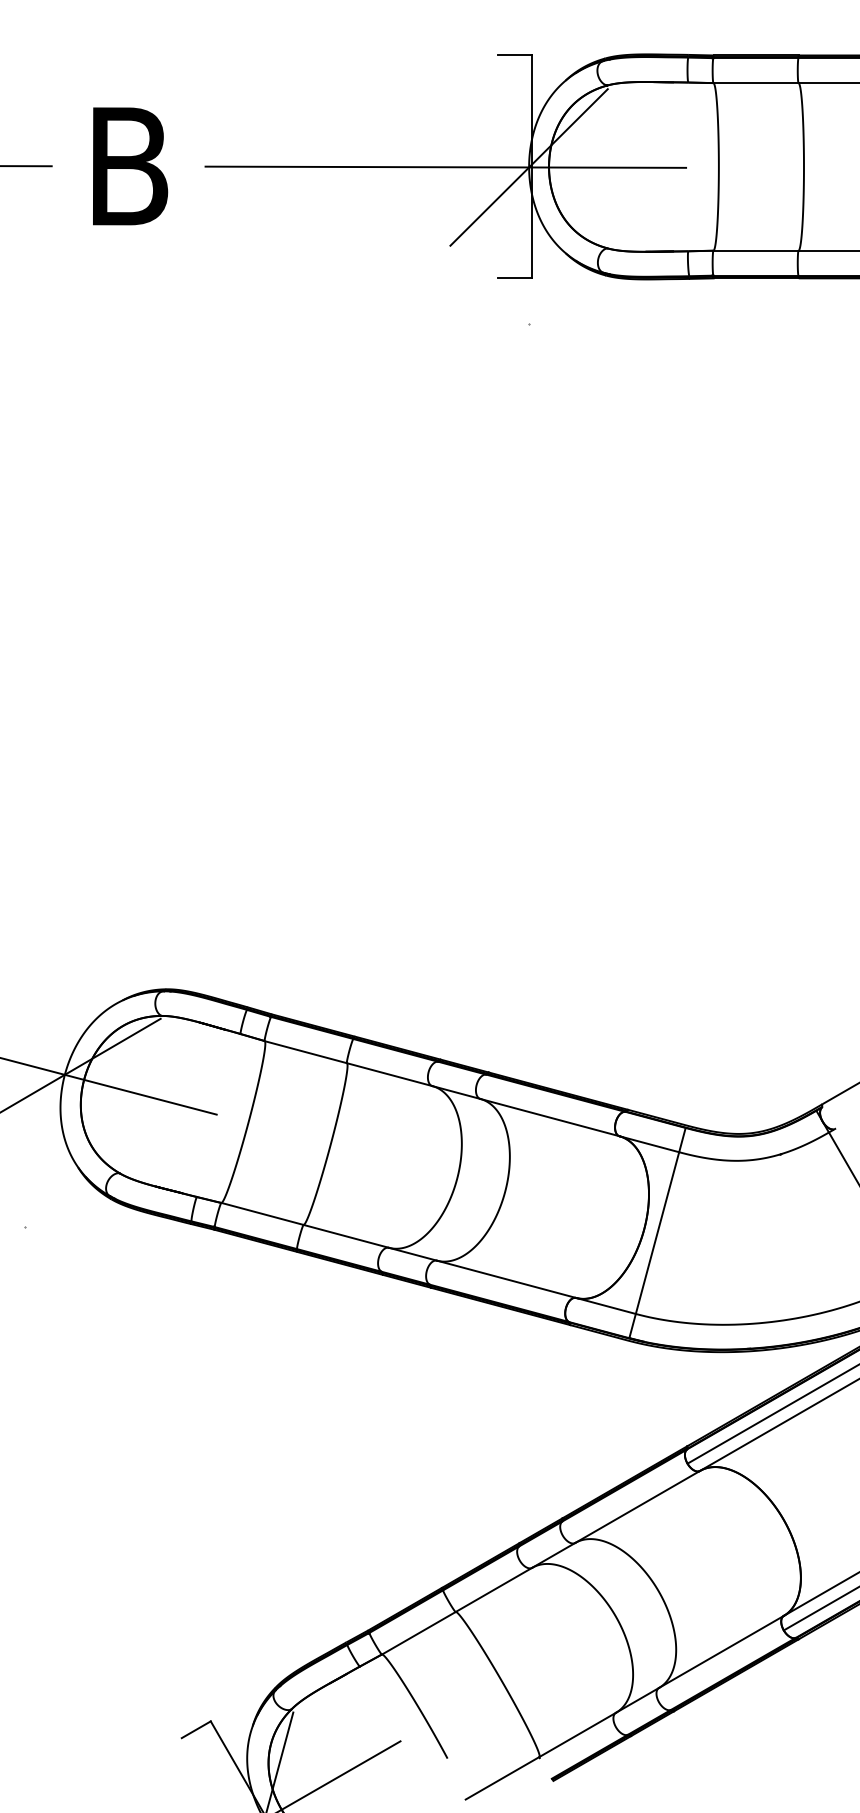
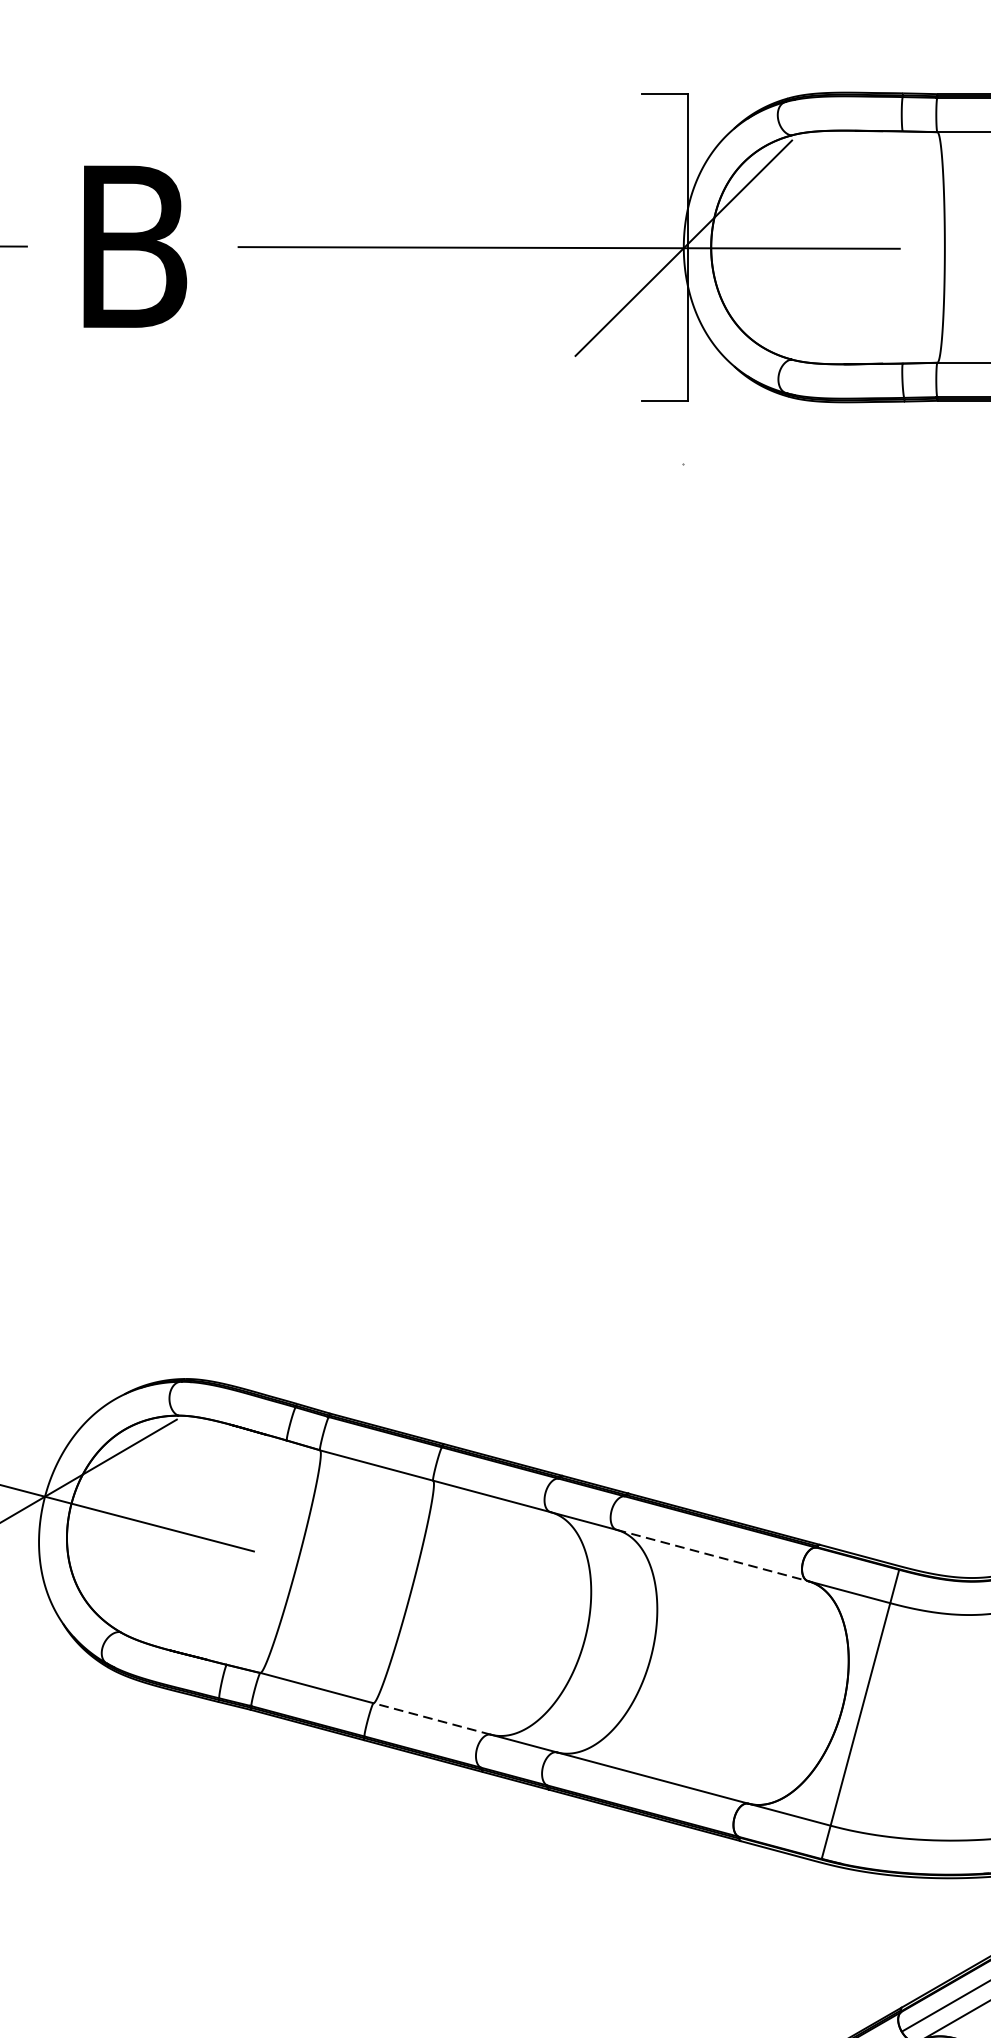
line: (550, 1117) -> (713, 1555), solid -> dashed
line: (345, 1236) -> (431, 1719), solid -> dashed

